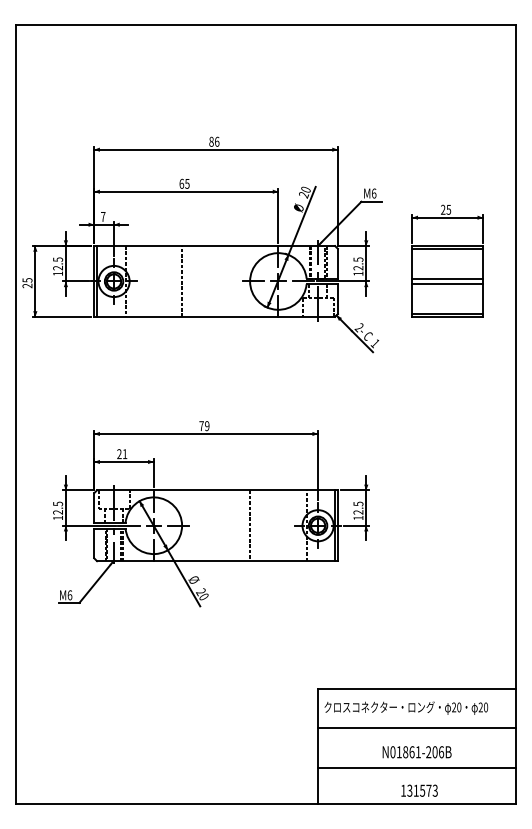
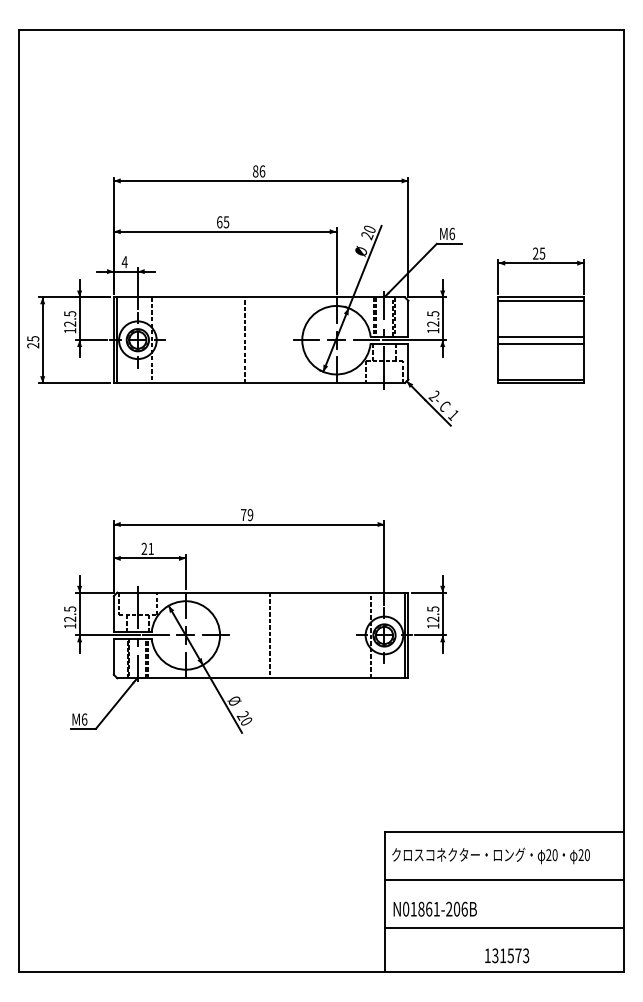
text: (102, 216) -> (123, 261), 7 -> 4
line: (182, 281) -> (245, 340), moved
line: (250, 525) -> (270, 635), moved
text: (416, 752) -> (434, 909), moved

